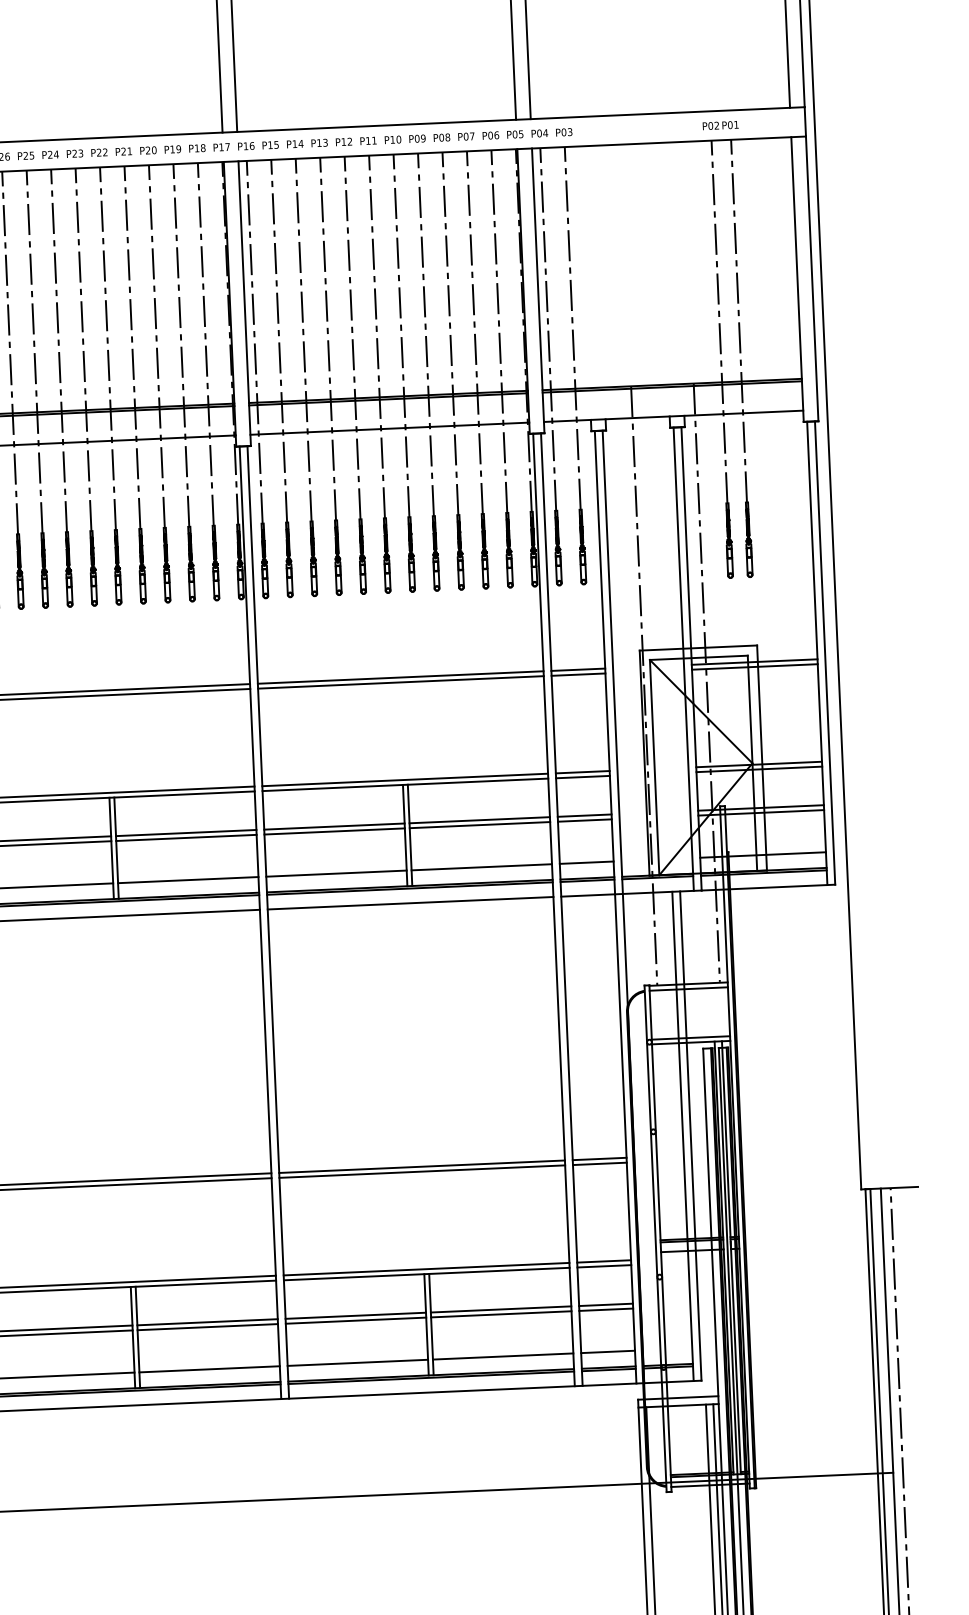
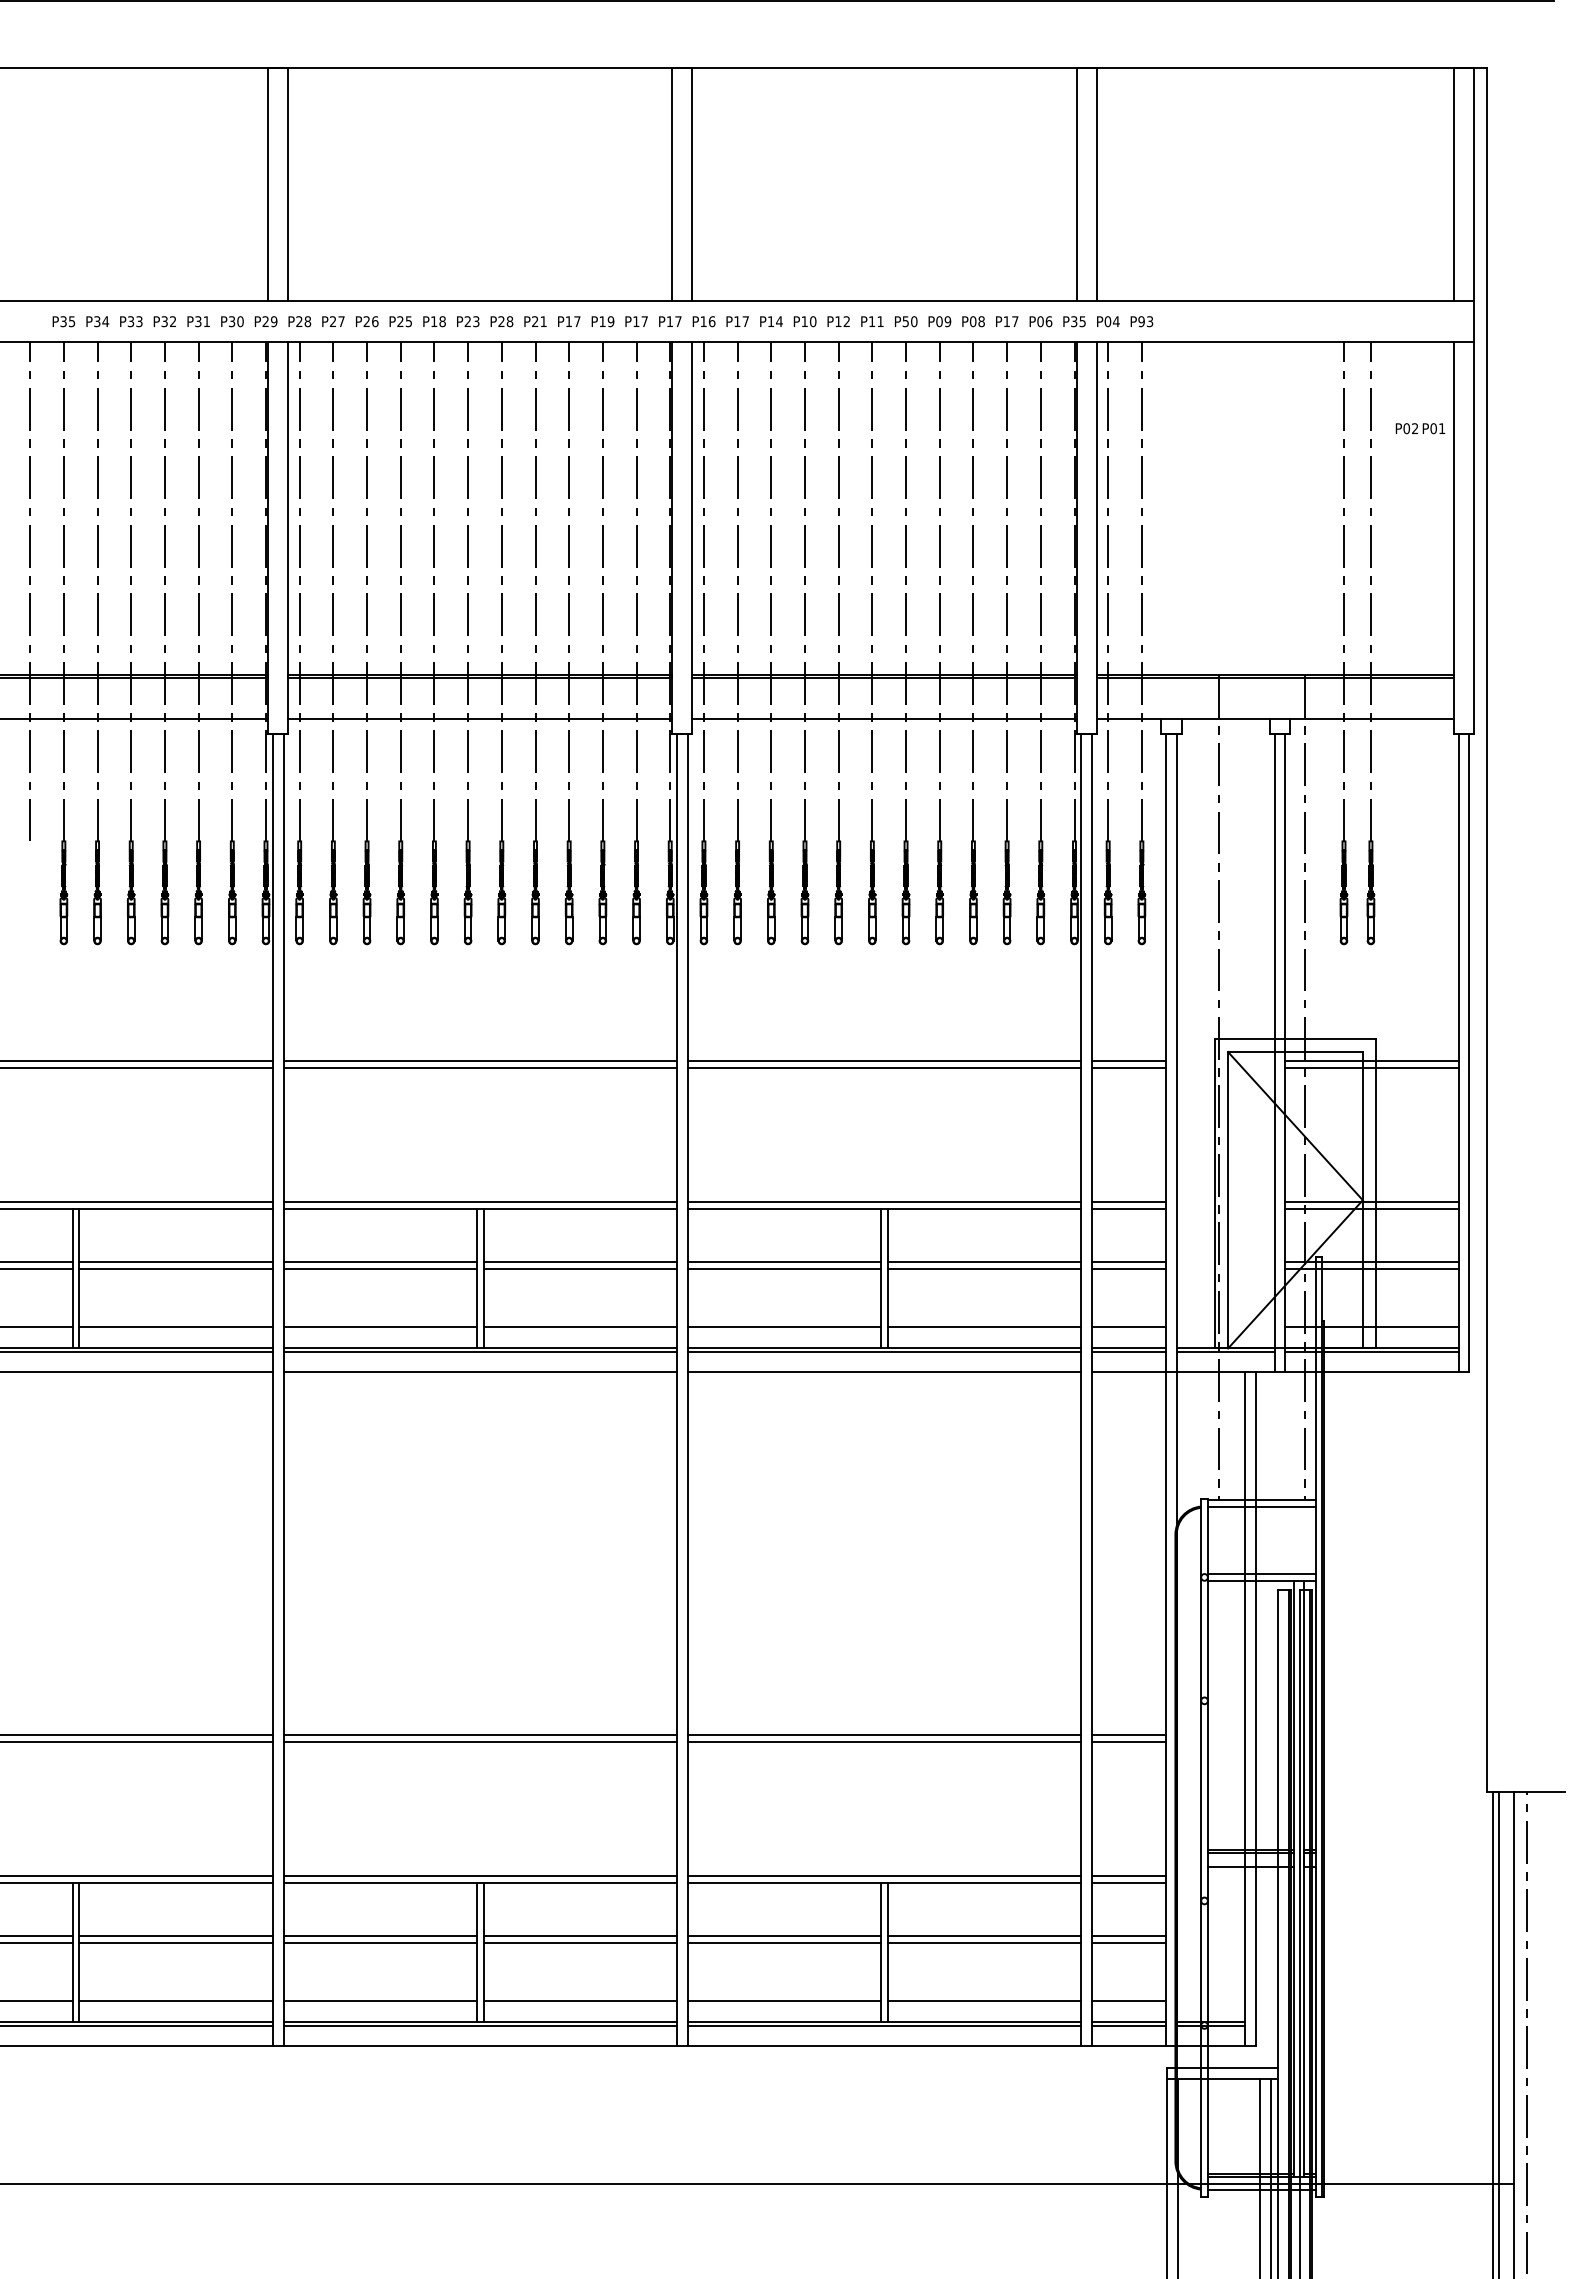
text: (720, 125) -> (1420, 428), moved
text: (563, 132) -> (1141, 321), P03 -> P93
text: (515, 134) -> (1074, 321), P05 -> P35
text: (465, 136) -> (1006, 321), P07 -> P17
text: (392, 139) -> (905, 321), P10 -> P50
text: (325, 142) -> (812, 321), P13 -> P10
text: (276, 144) -> (745, 321), P15 -> P17
text: (203, 148) -> (644, 321), P18 -> P17
text: (150, 150) -> (572, 321), P20 -> P17
text: (104, 152) -> (509, 321), P22 -> P28
text: (53, 154) -> (438, 321), P24 -> P18

